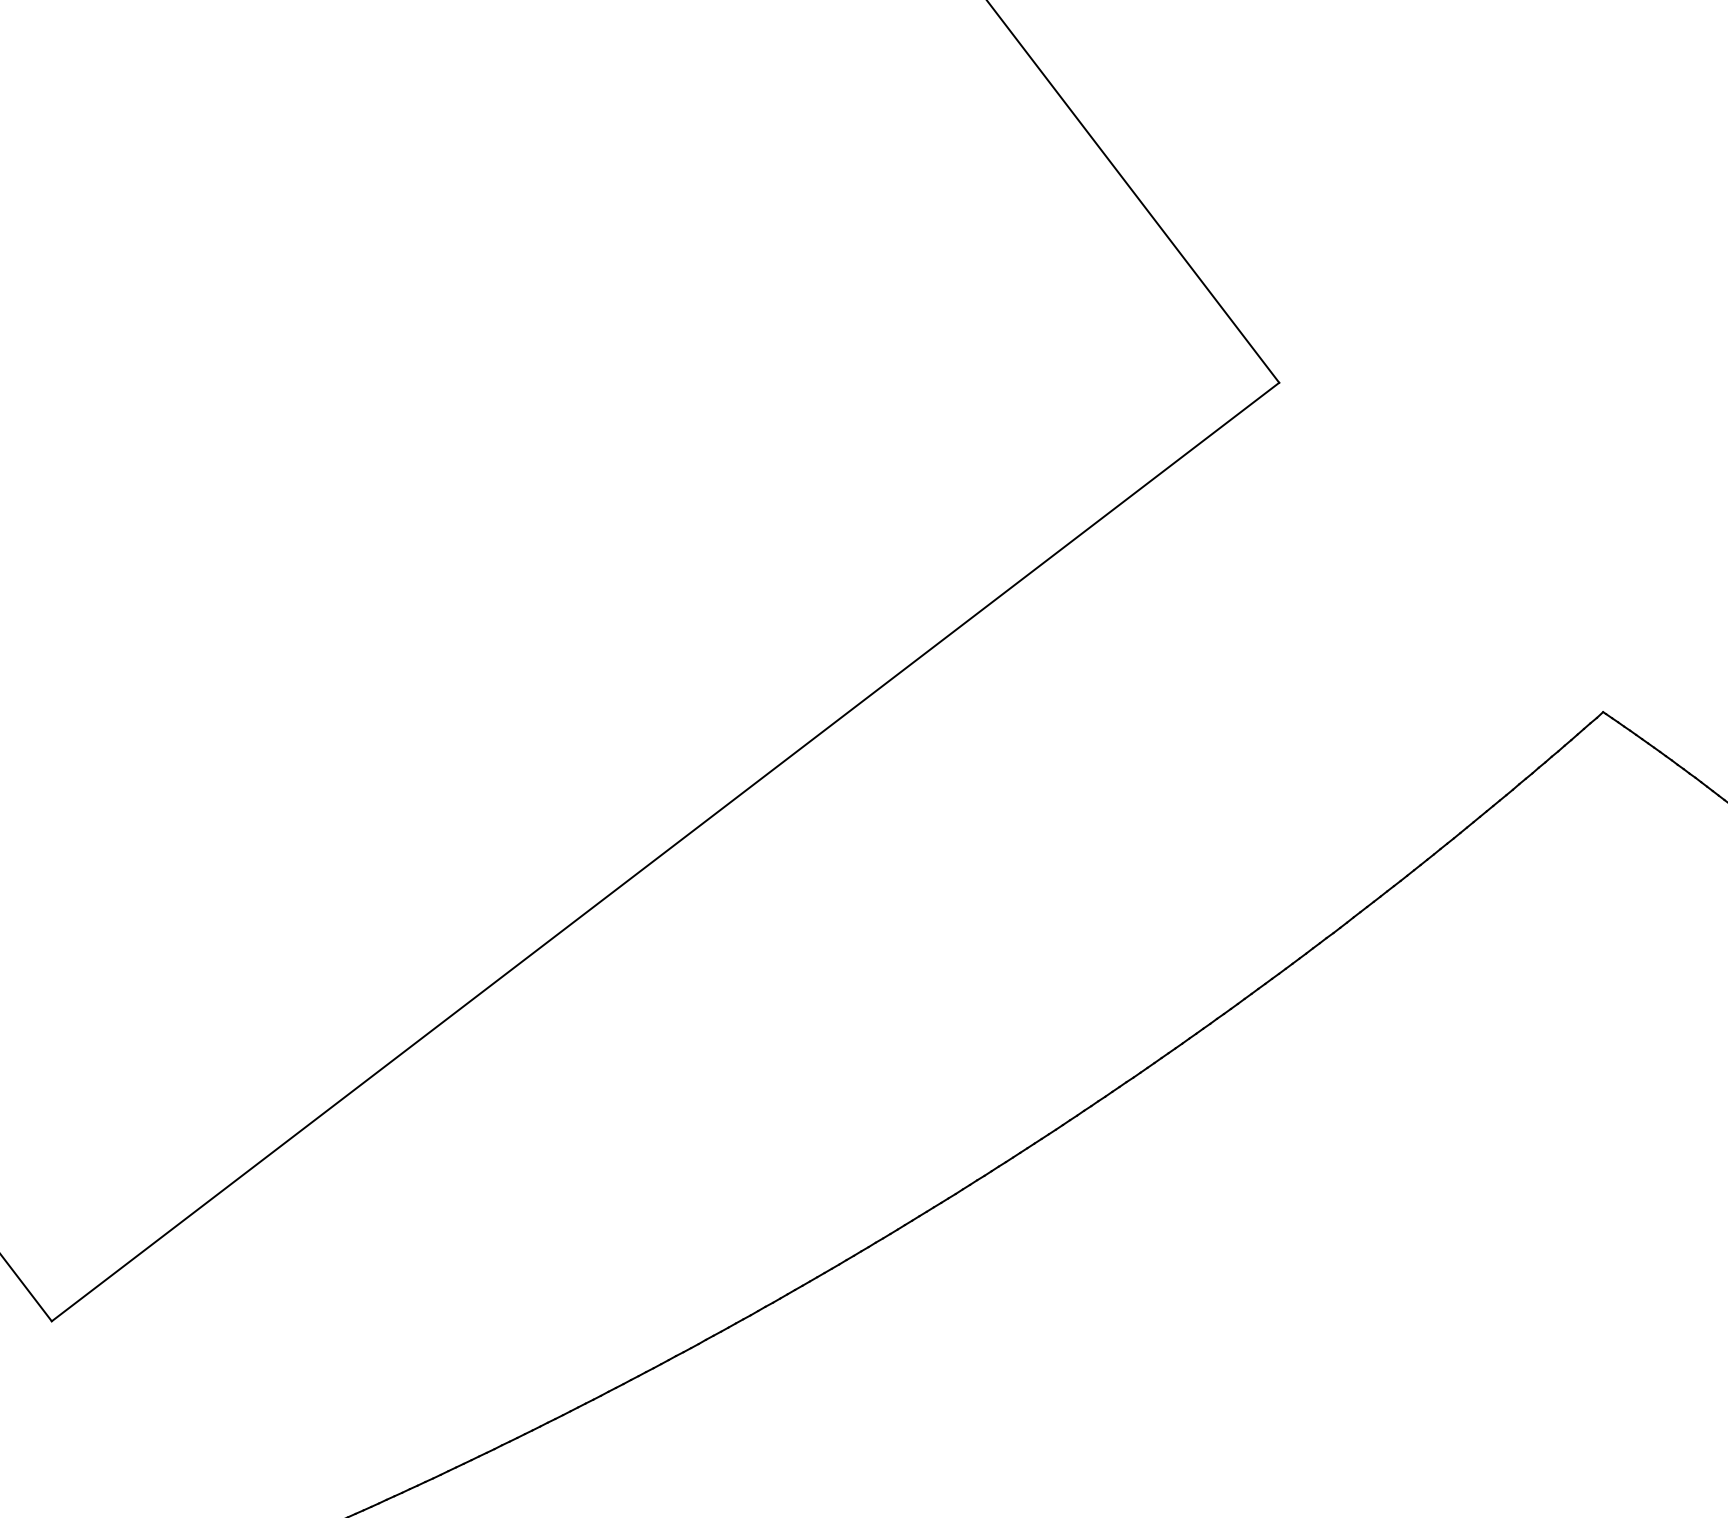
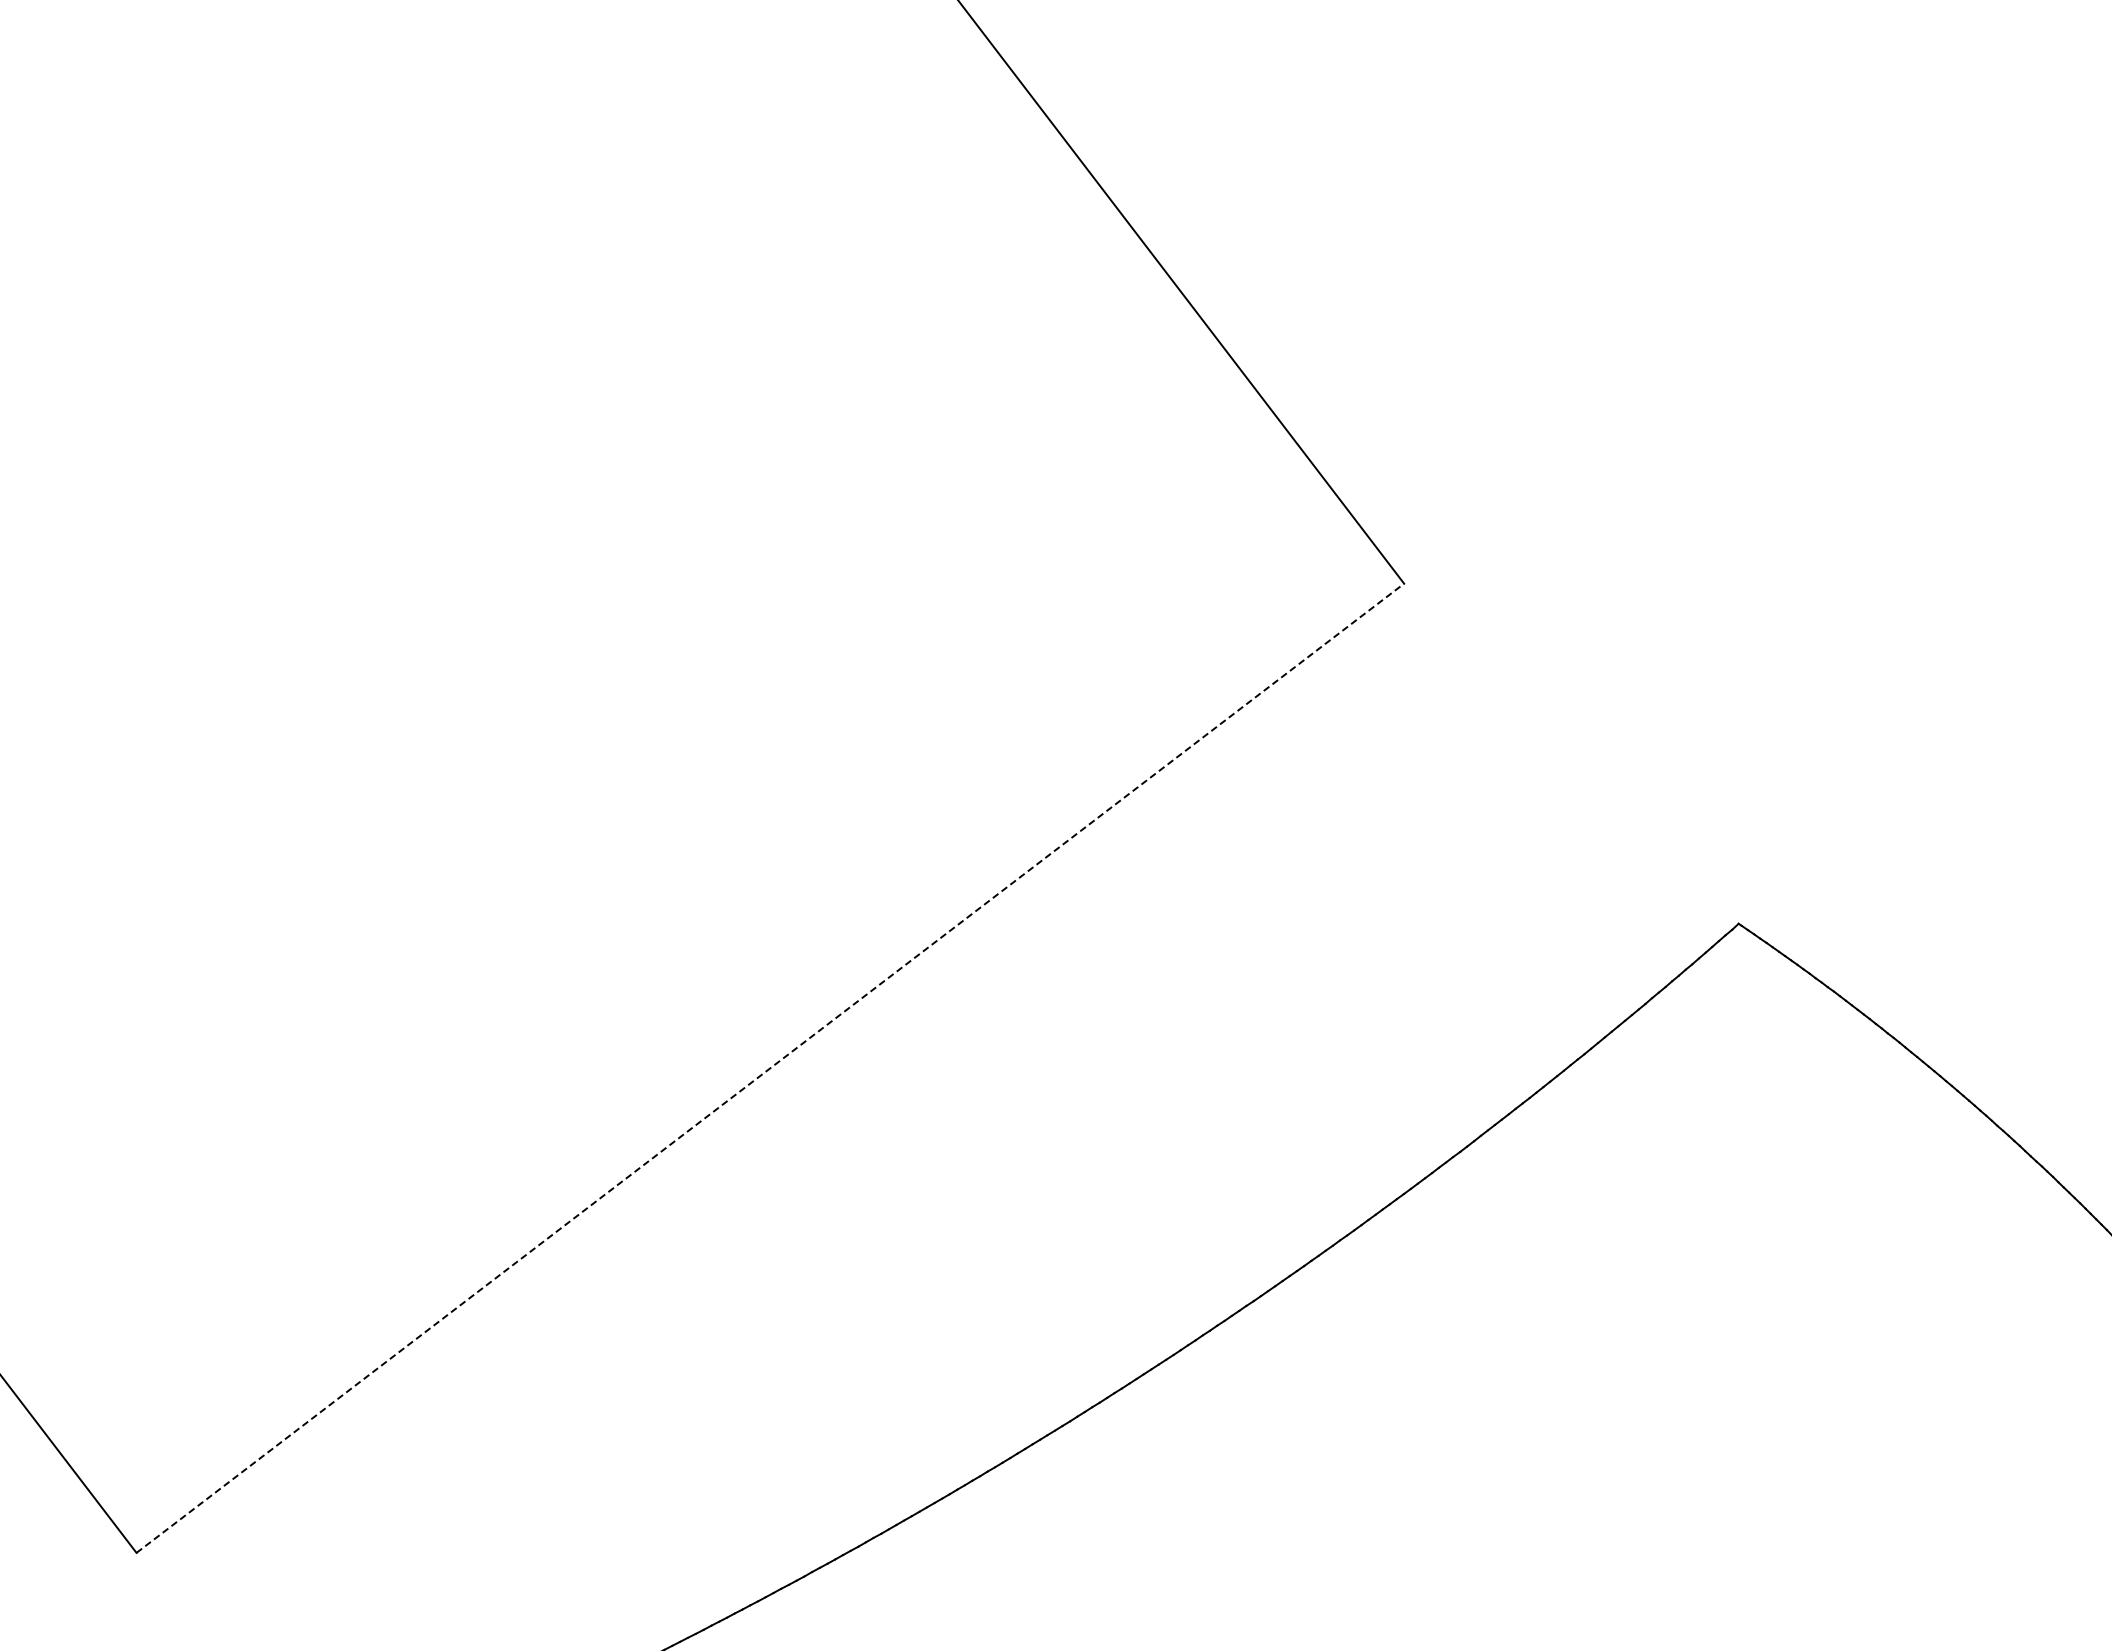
line: (665, 852) -> (770, 1068), solid -> dashed

